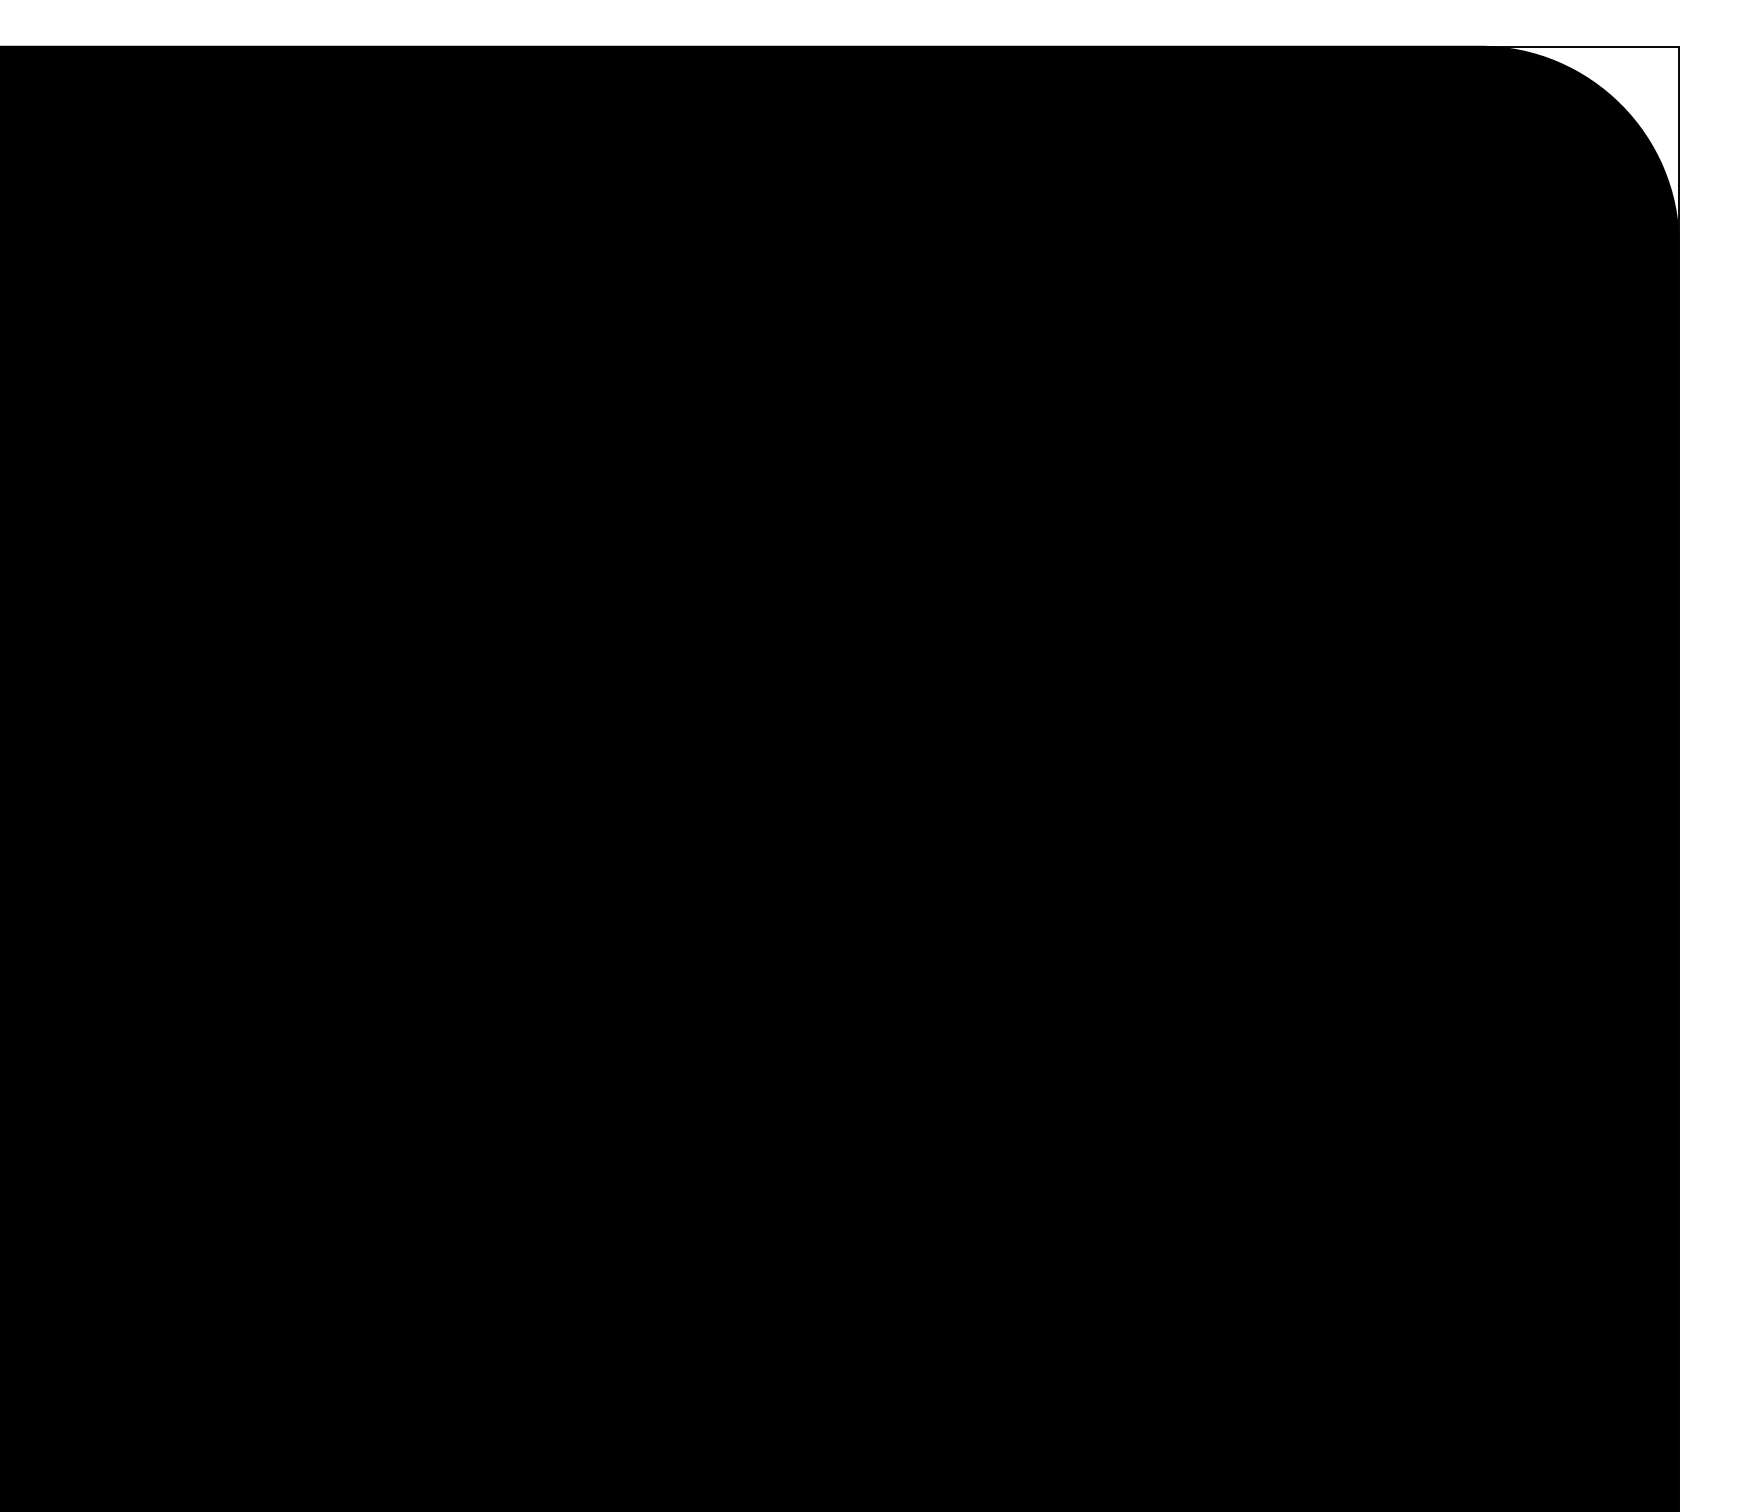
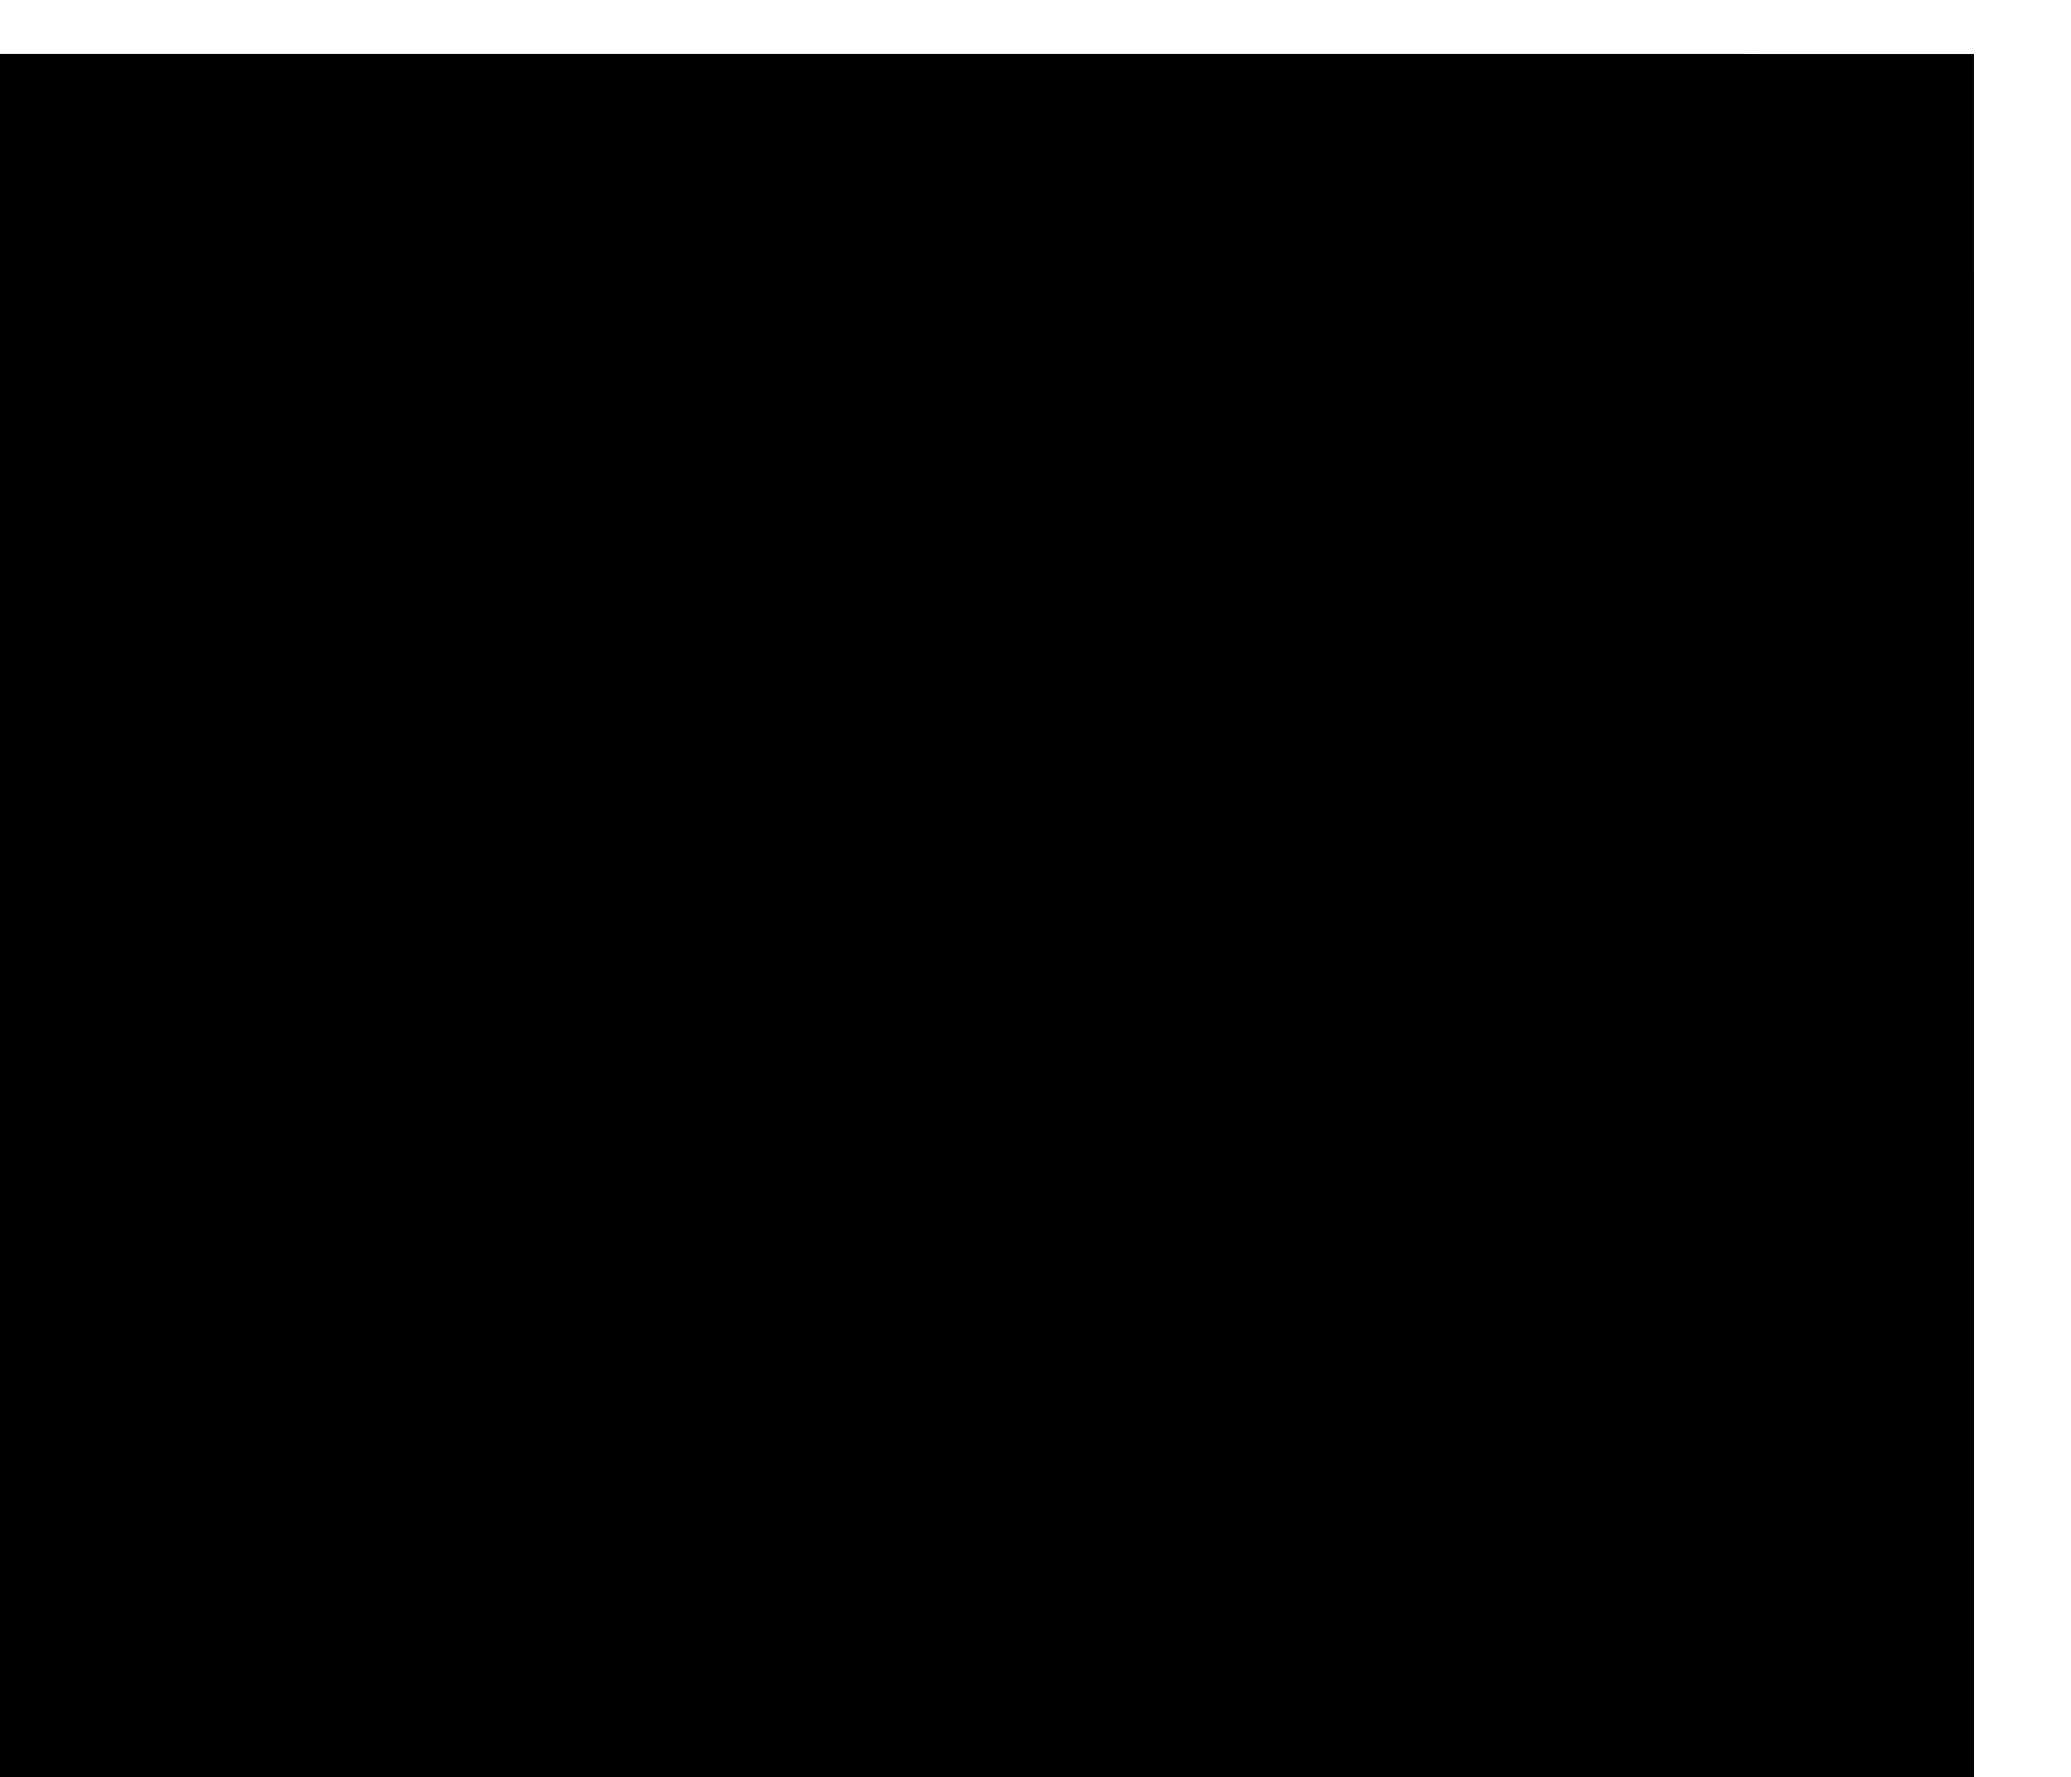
fill: (1578, 145) -> (1855, 170), added

